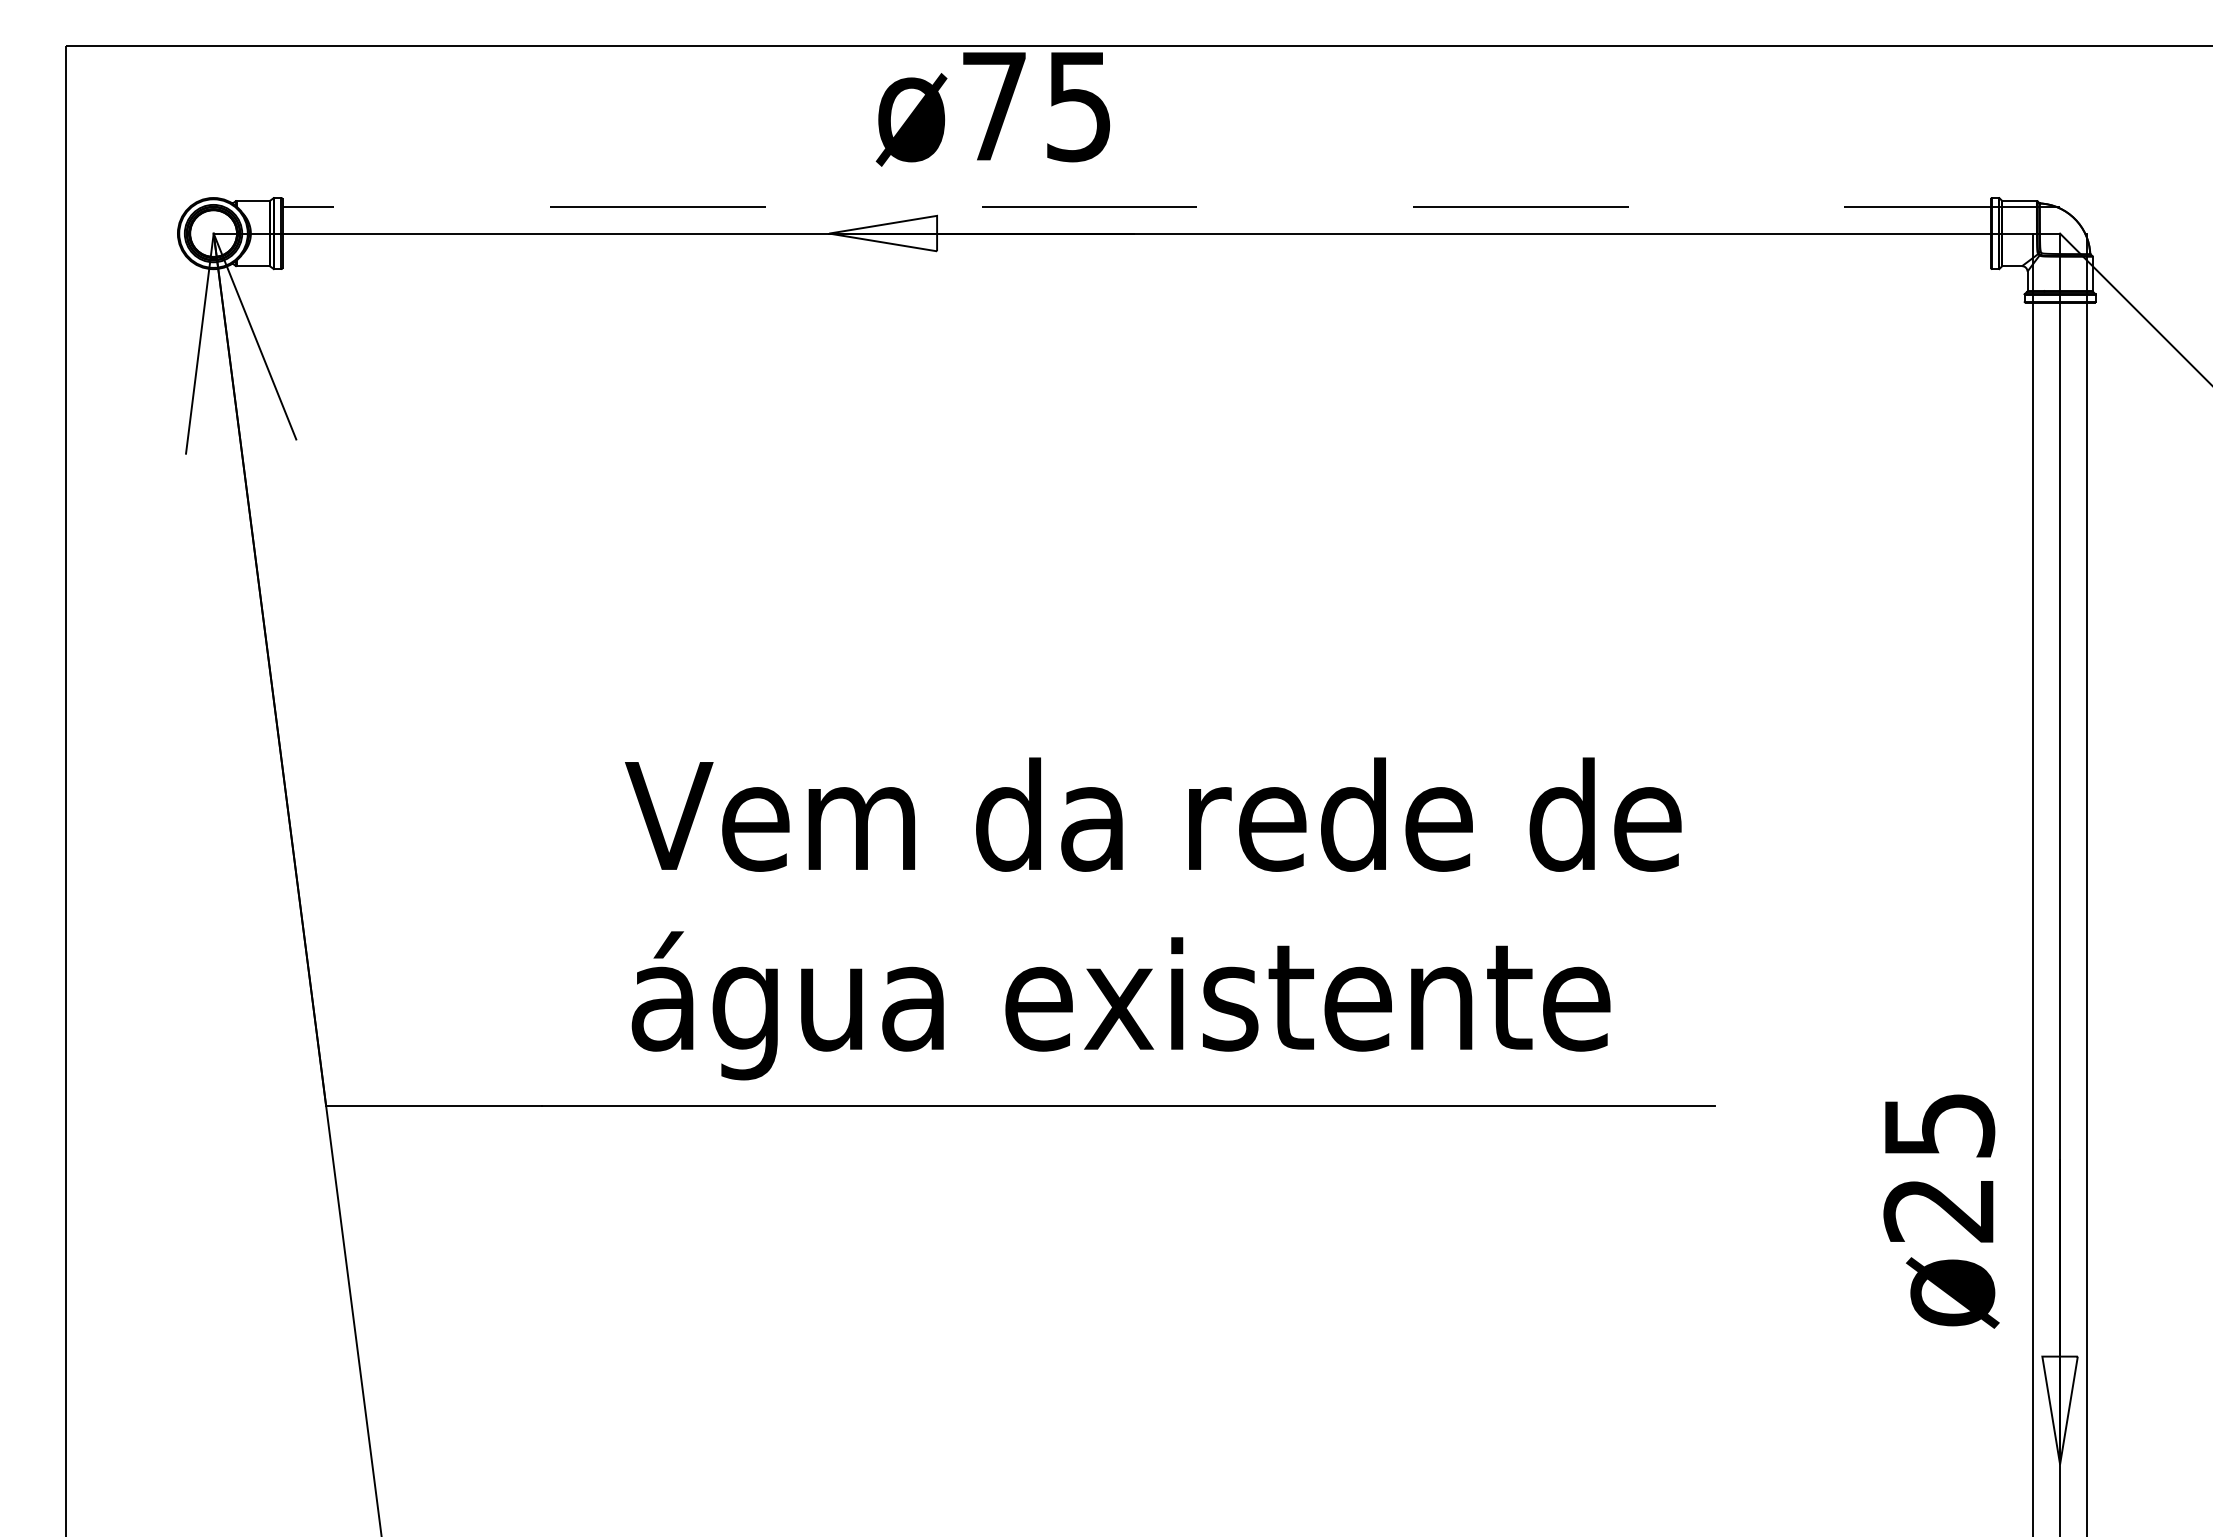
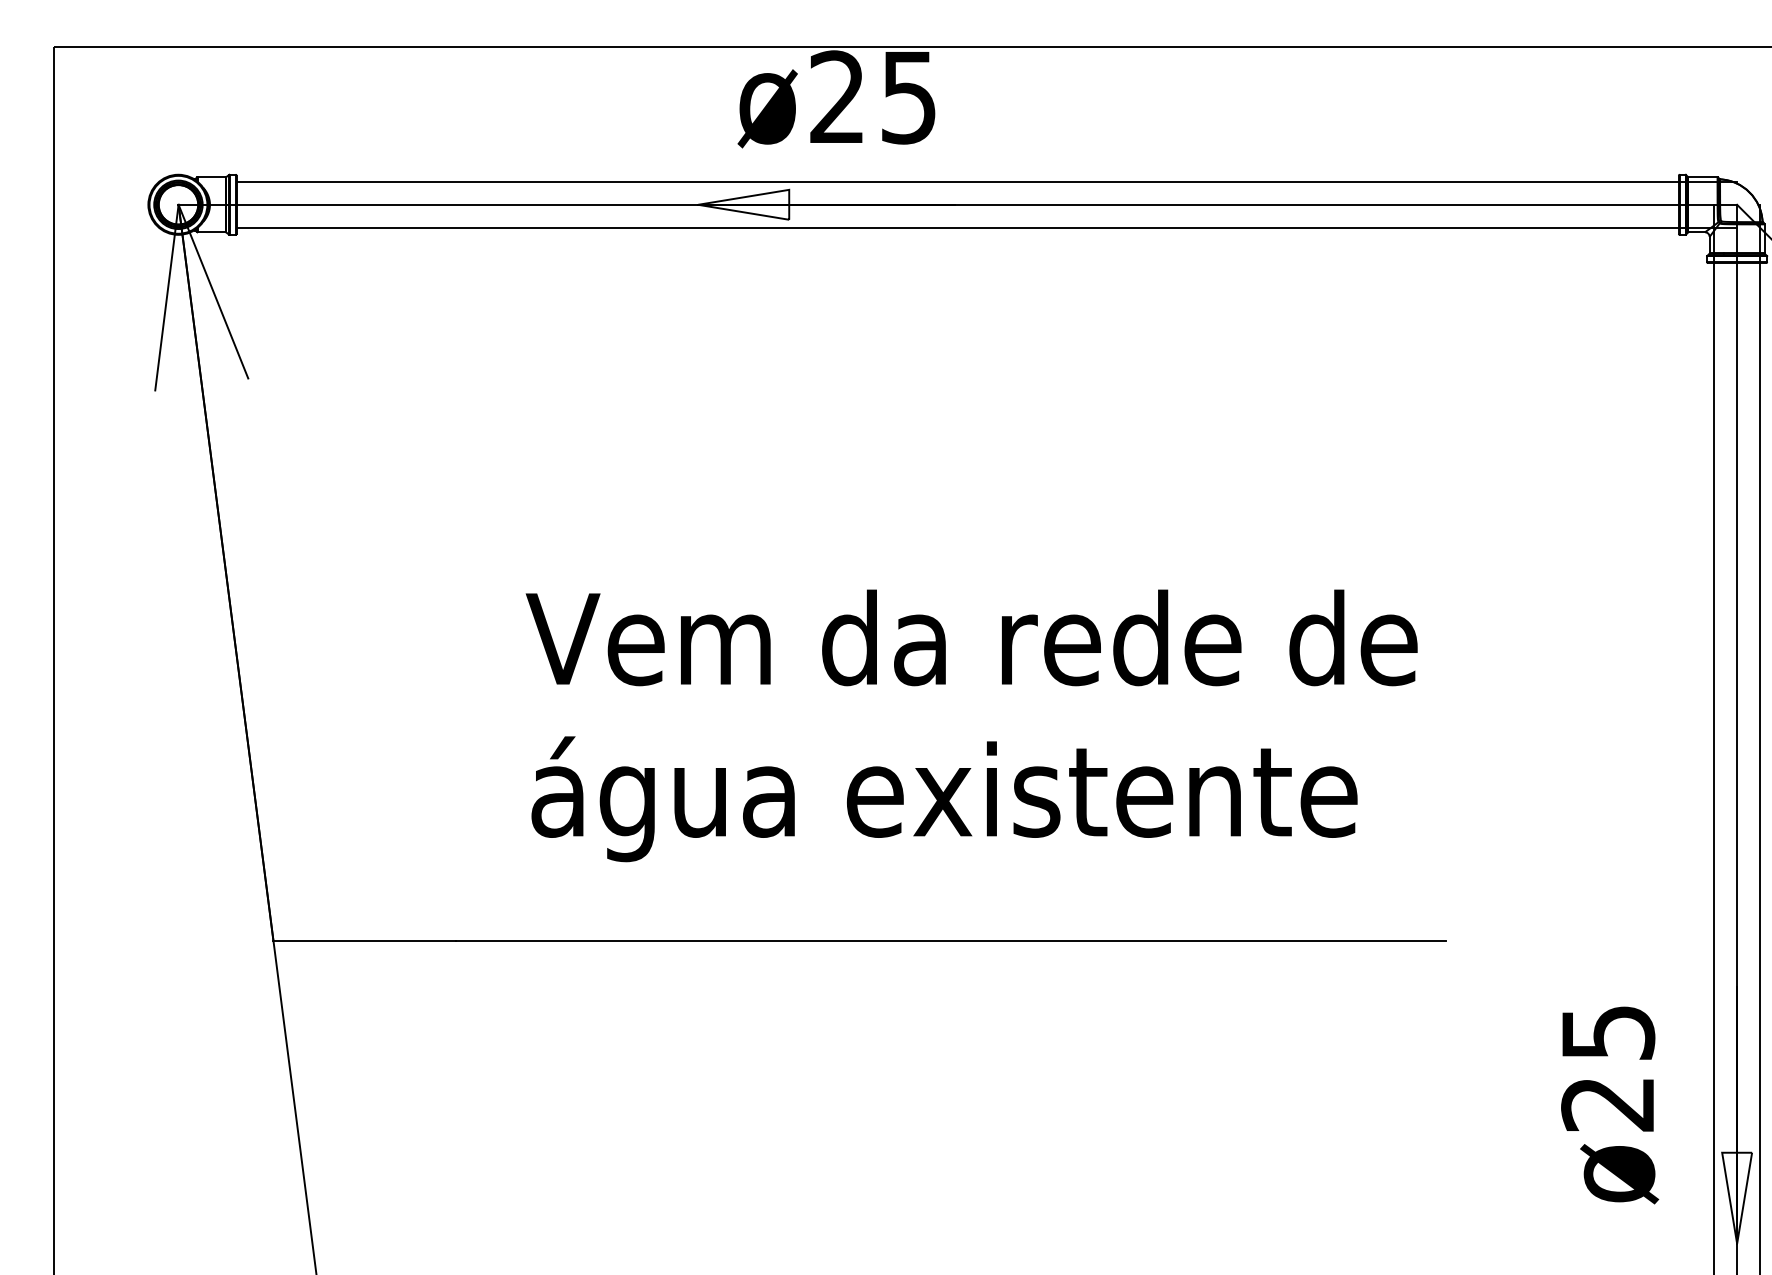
text: (993, 105) -> (836, 96), ø75 -> ø25
line: (1171, 206) -> (987, 181), dashed -> solid
line: (1171, 260) -> (987, 227), added
text: (1153, 918) -> (971, 725), moved
text: (1941, 1211) -> (1610, 1105), moved

